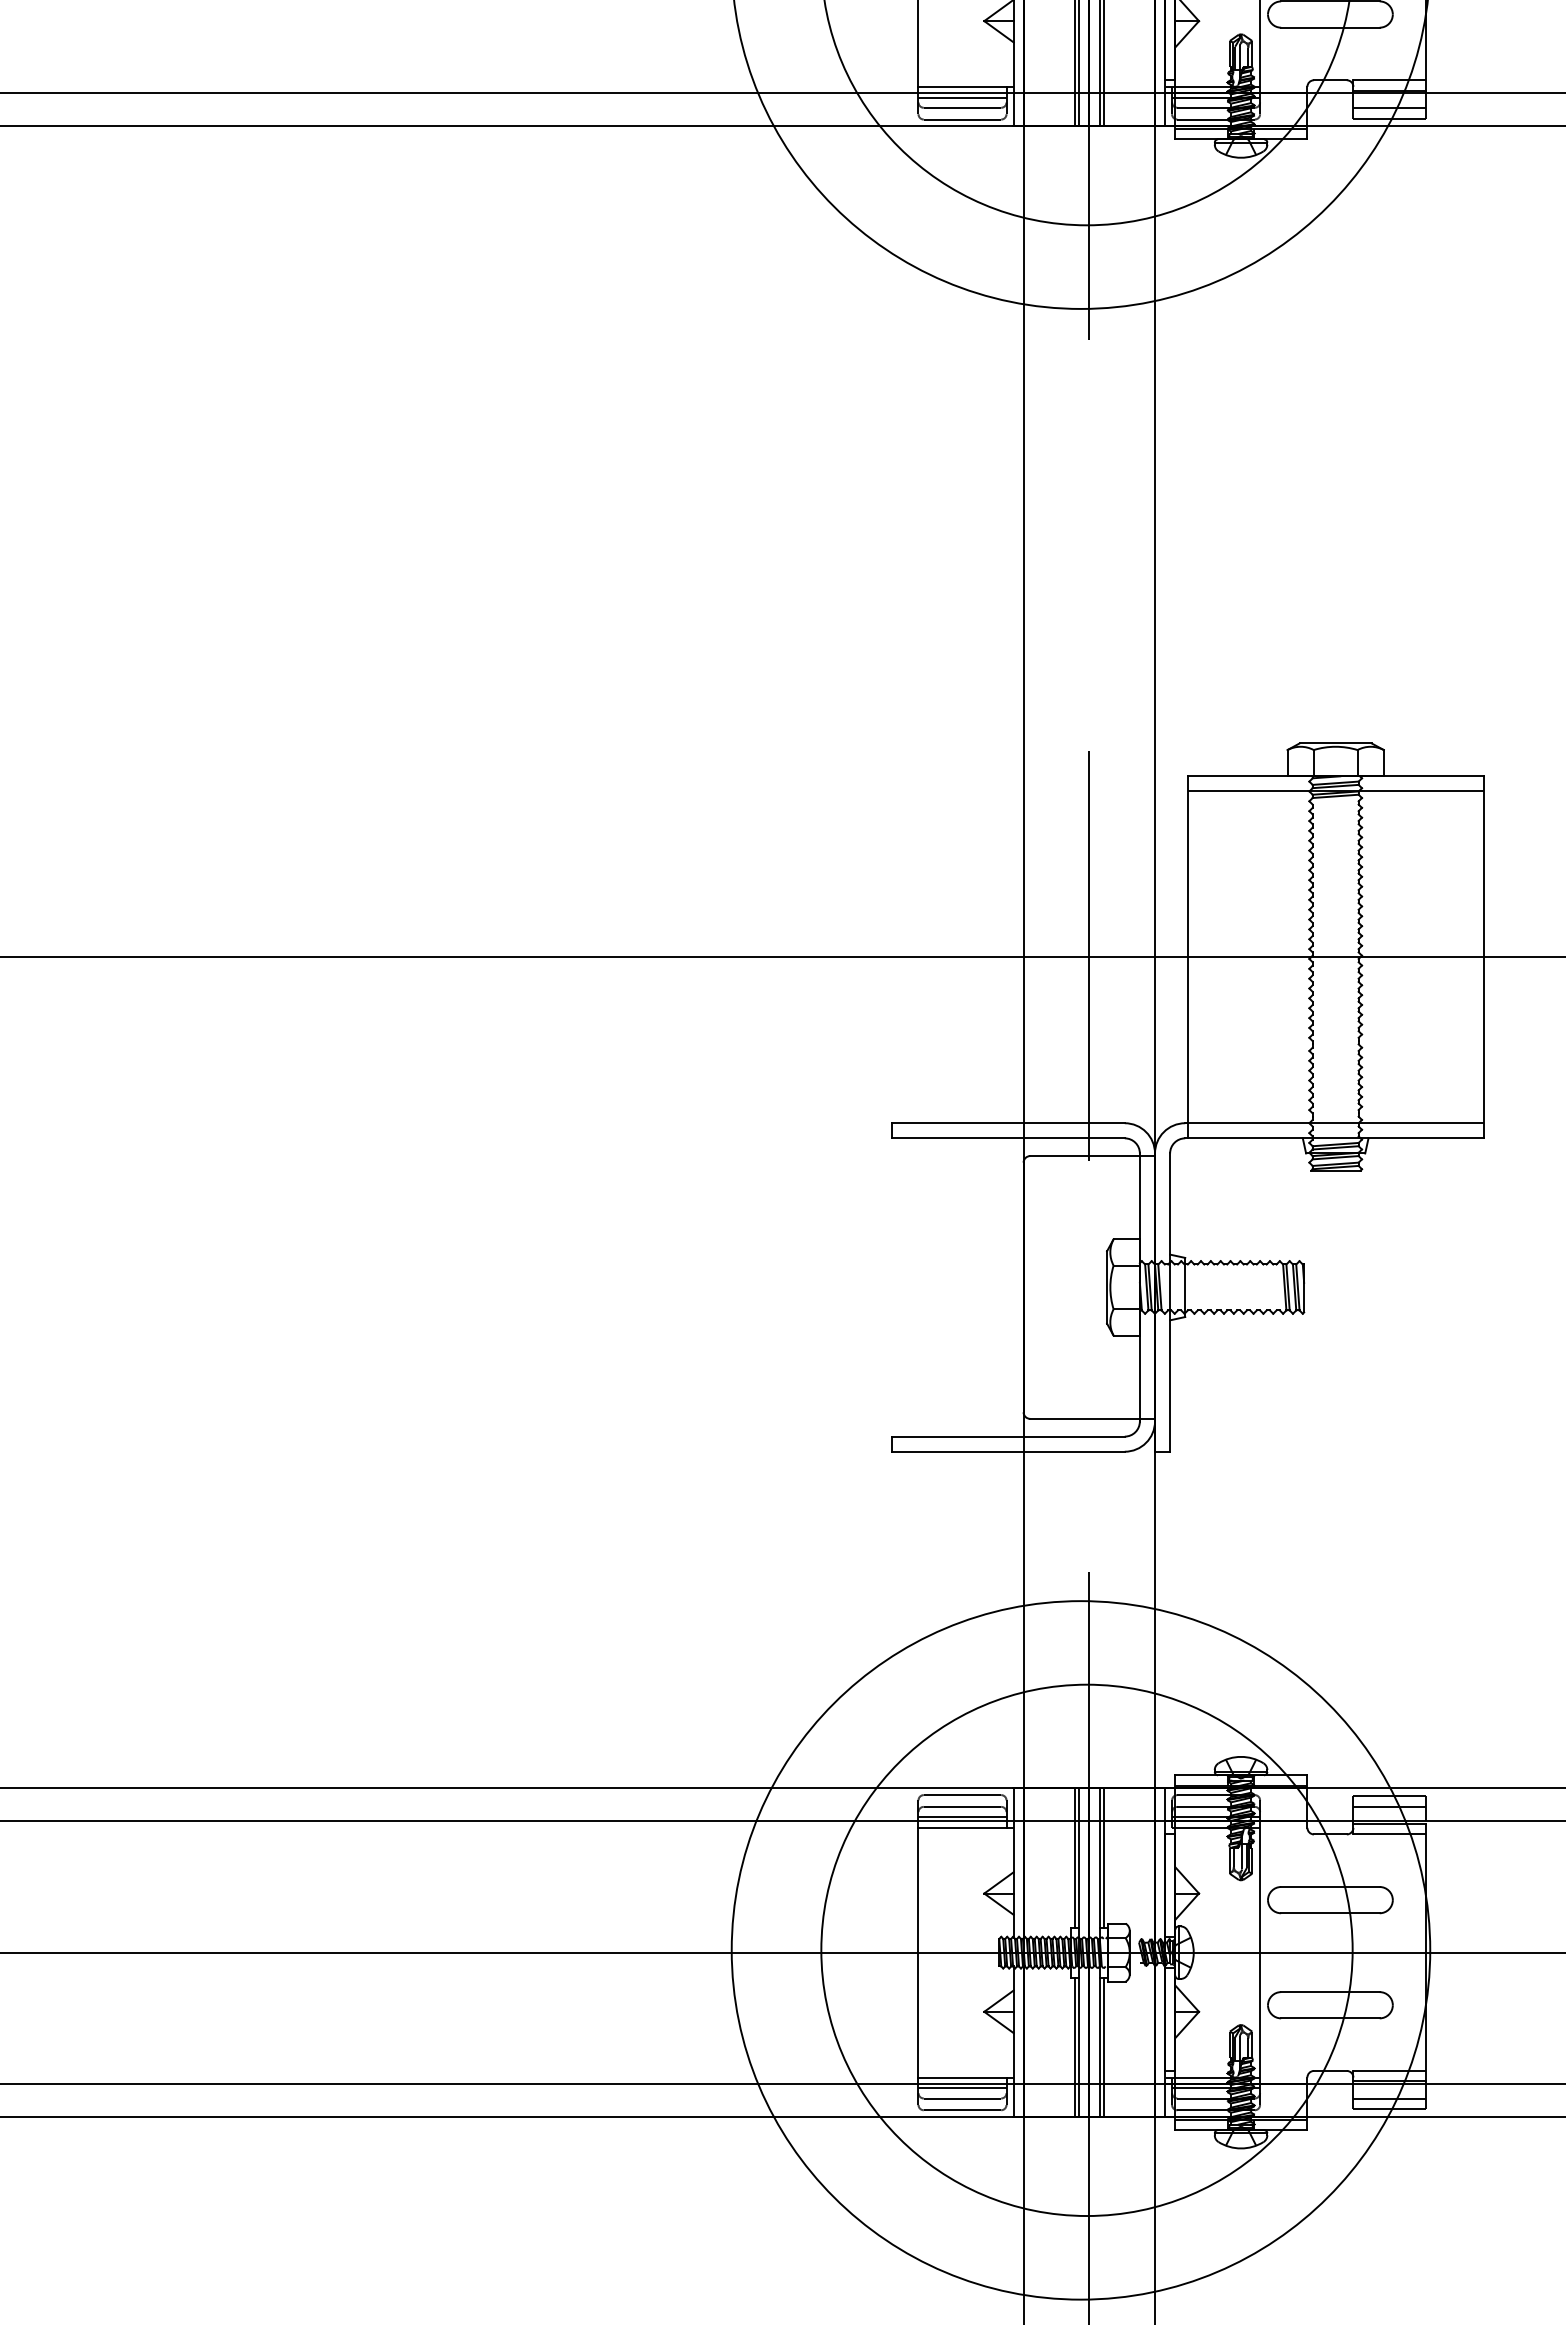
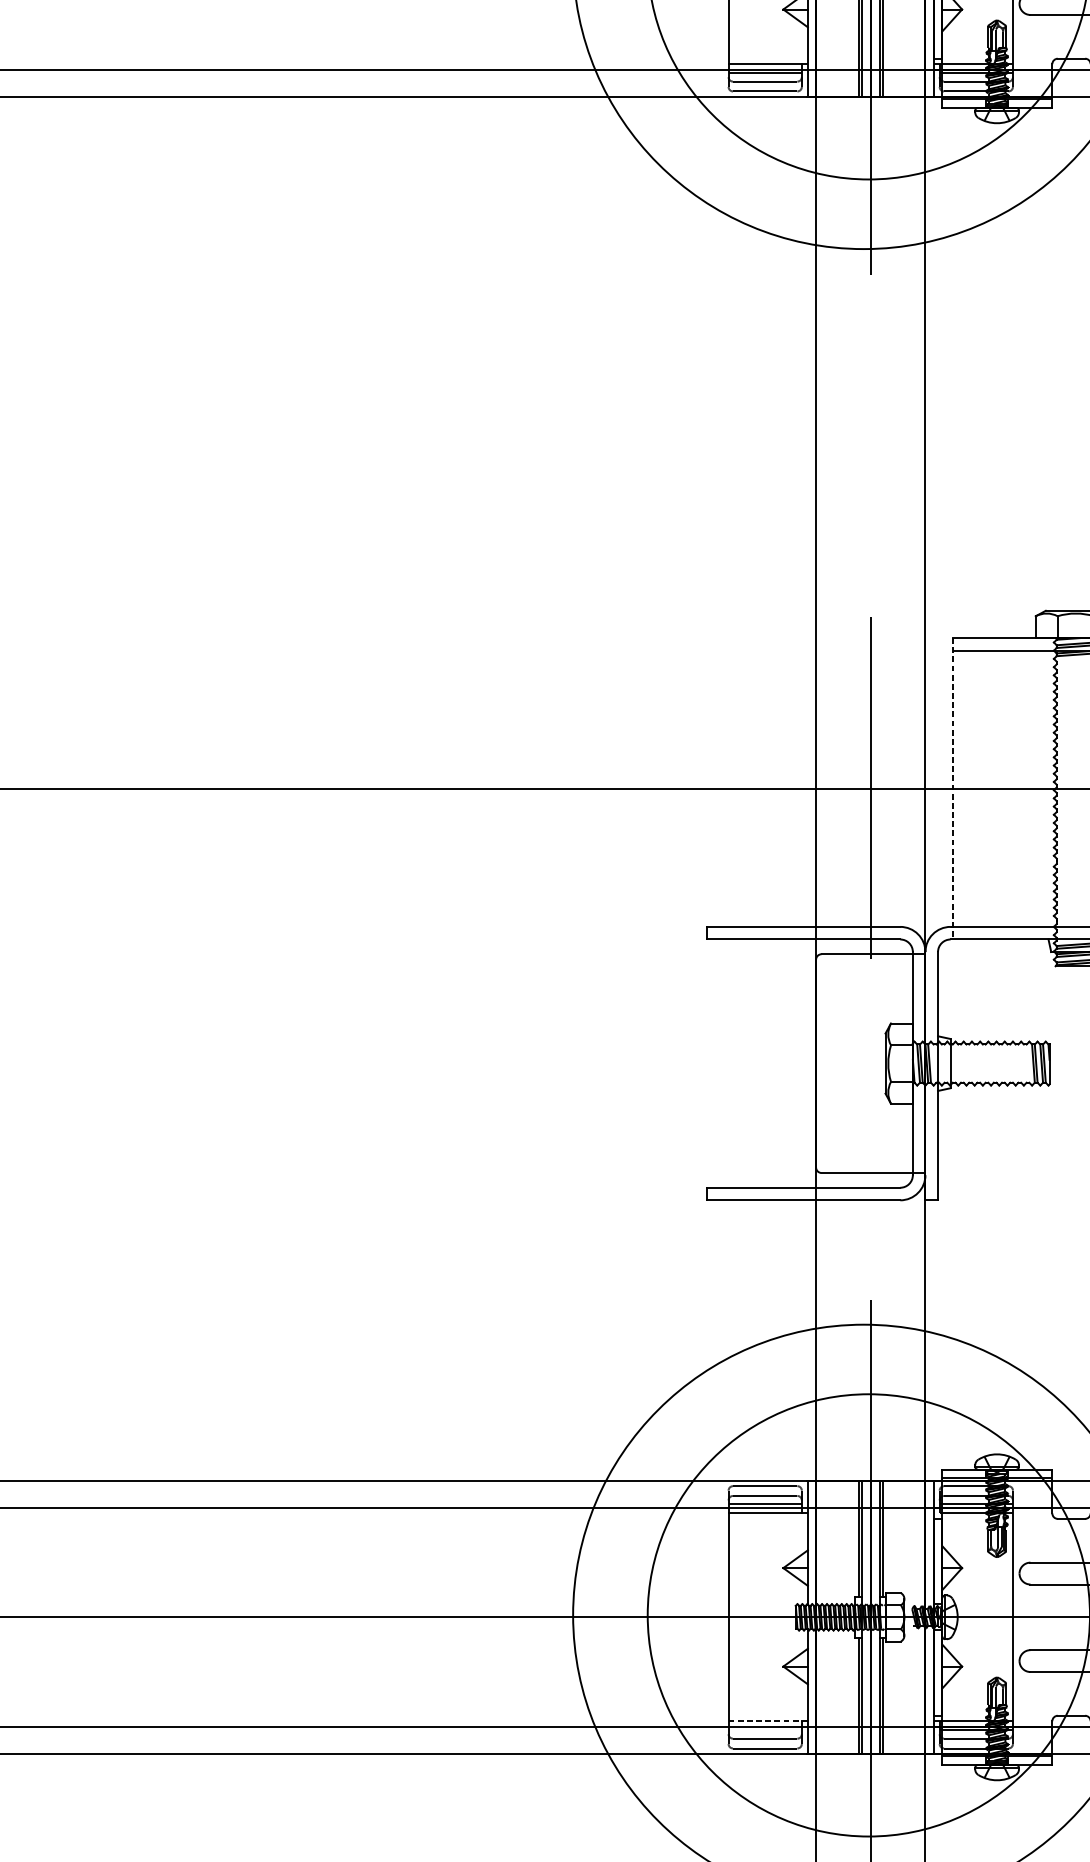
line: (1187, 957) -> (952, 788), solid -> dashed
line: (963, 2077) -> (766, 1721), solid -> dashed
line: (962, 2088) -> (765, 1730), removed

